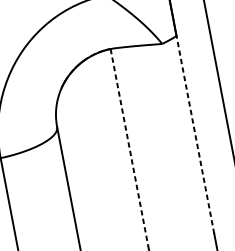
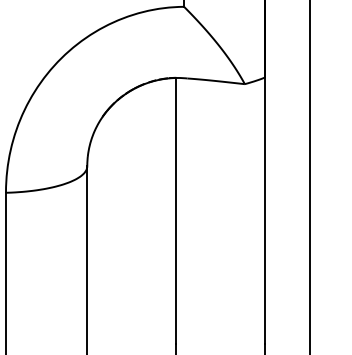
line: (195, 134) -> (265, 210), dashed -> solid
line: (129, 147) -> (176, 211), dashed -> solid

